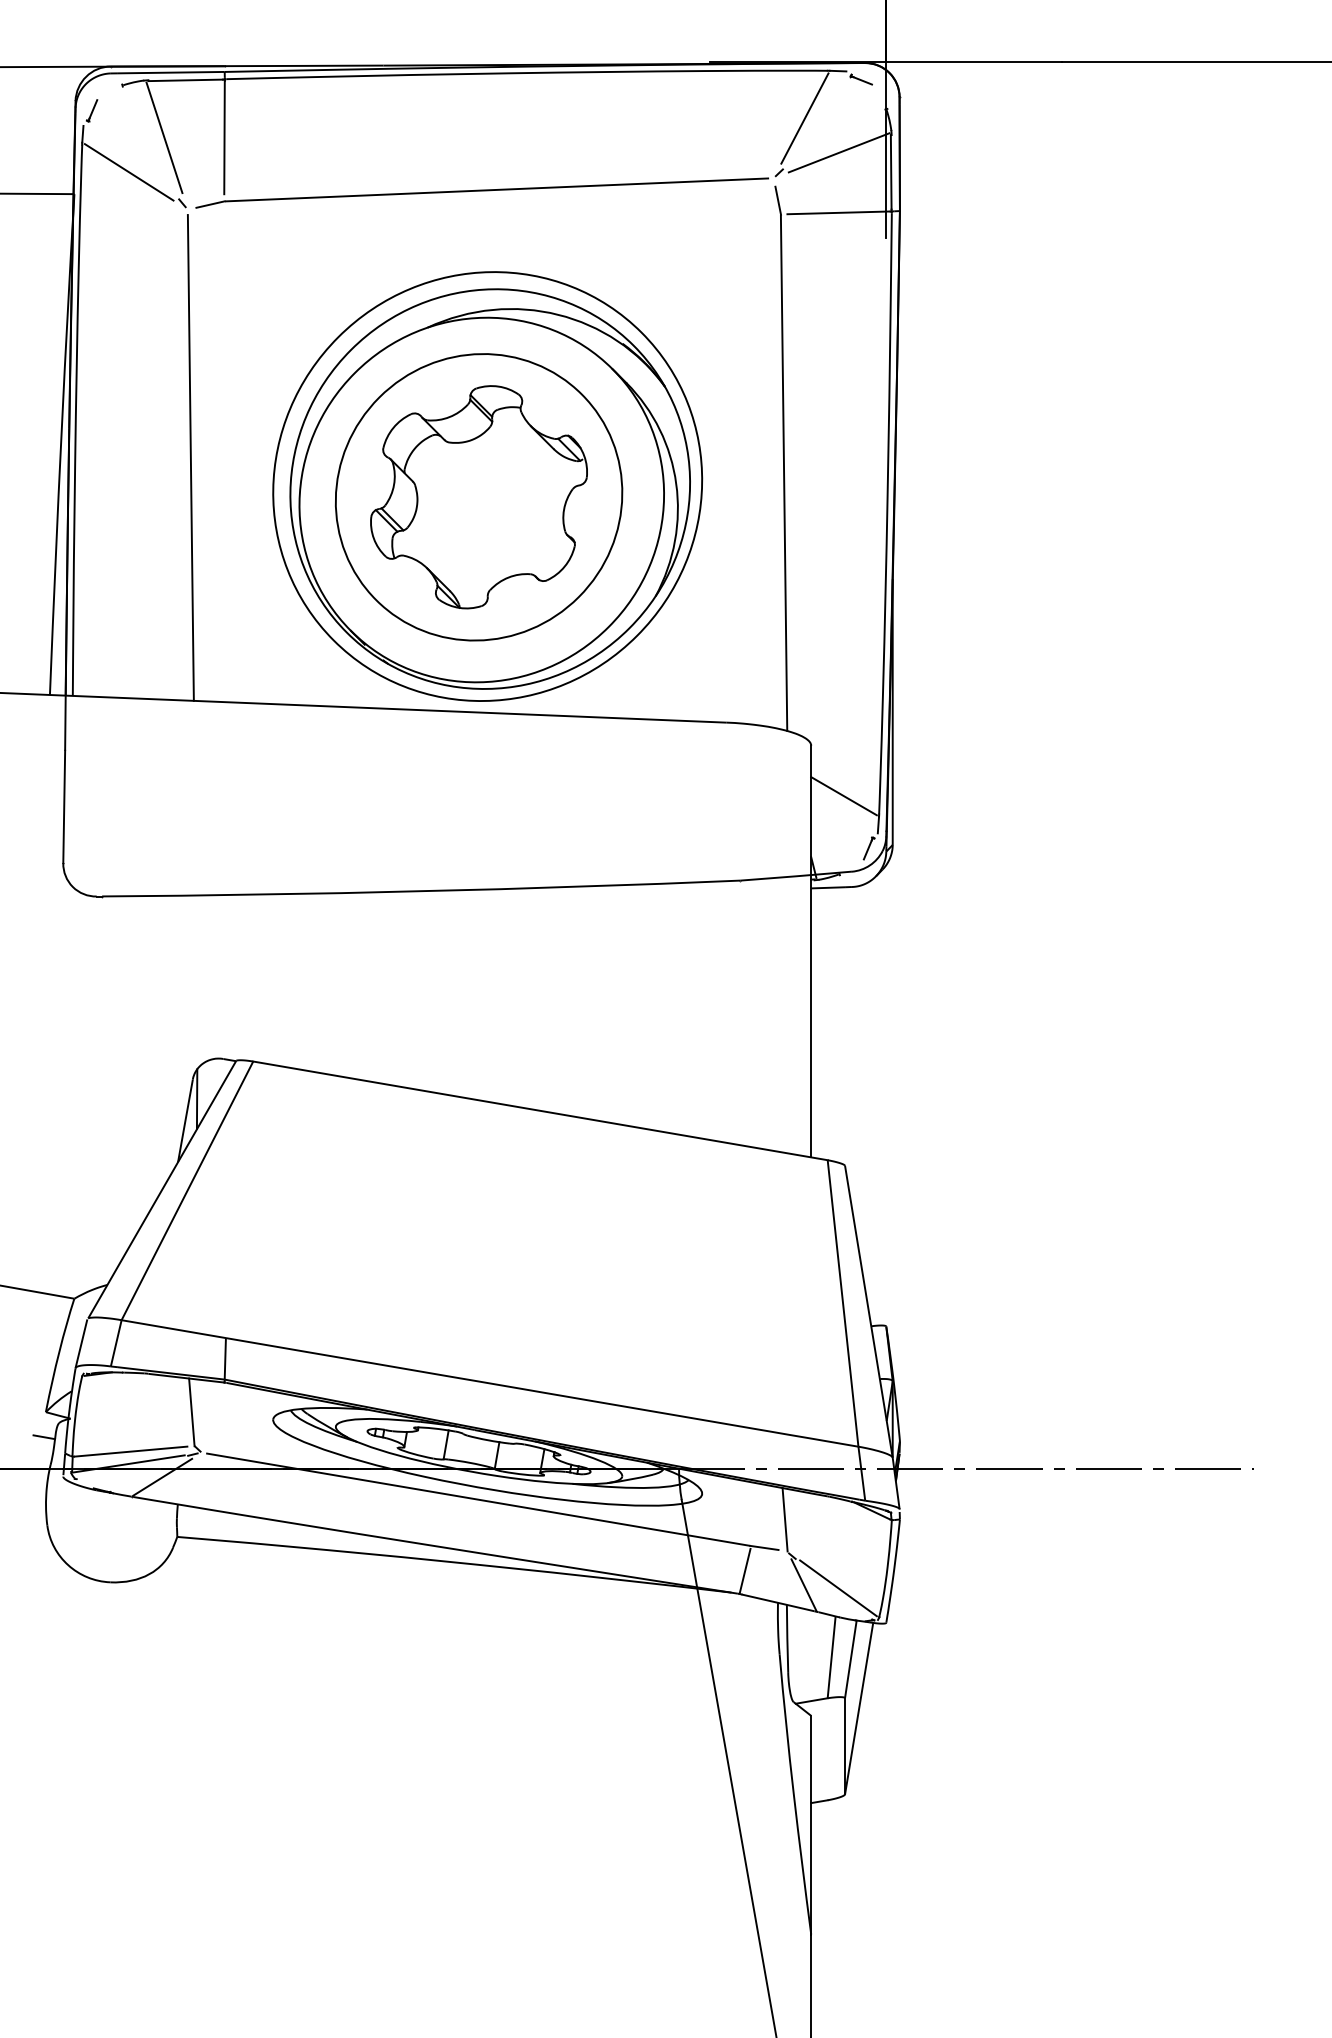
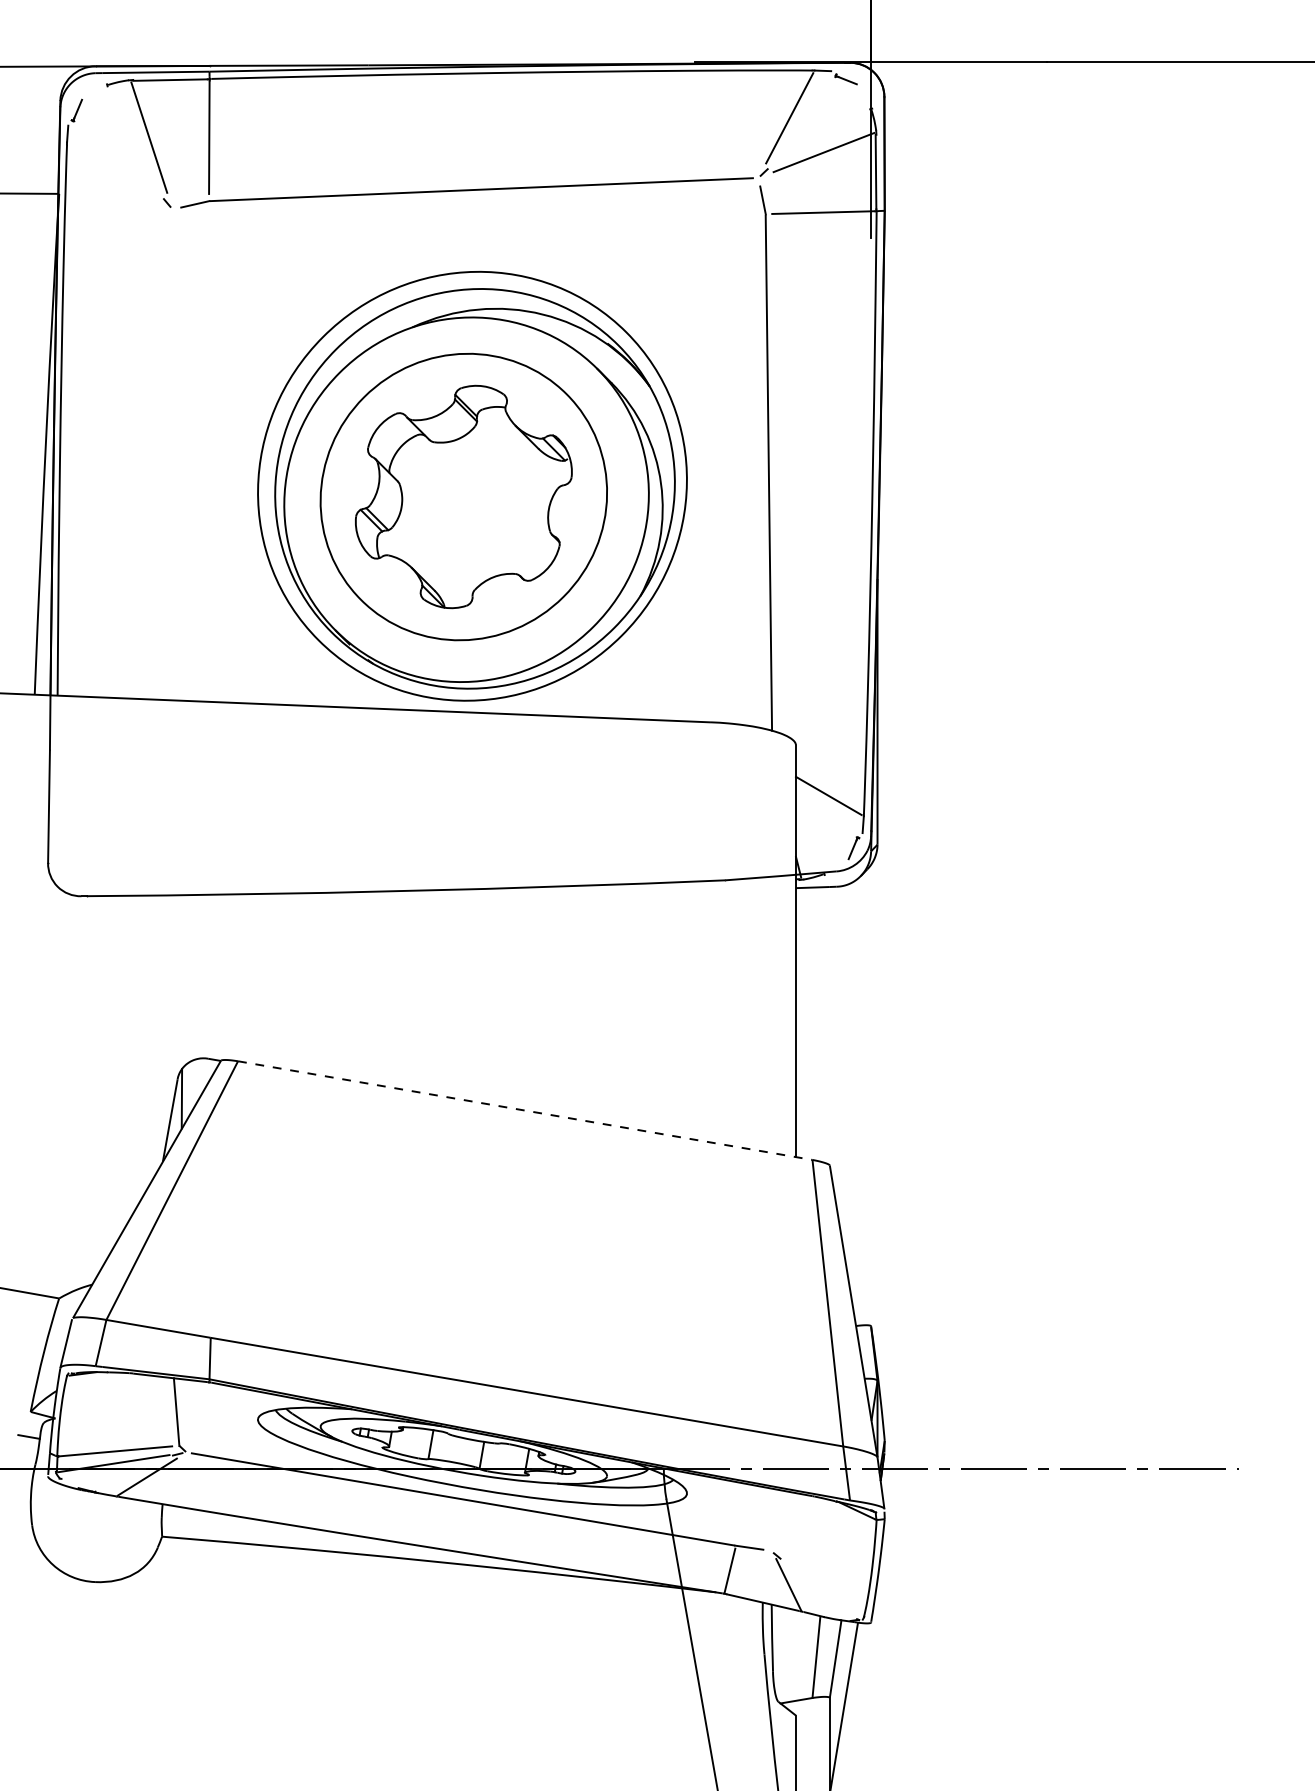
line: (128, 172) -> (113, 172), removed
line: (190, 457) -> (175, 457), removed
line: (540, 1110) -> (525, 1110), solid -> dashed
line: (784, 1519) -> (769, 1519), removed
line: (838, 1588) -> (823, 1588), removed

